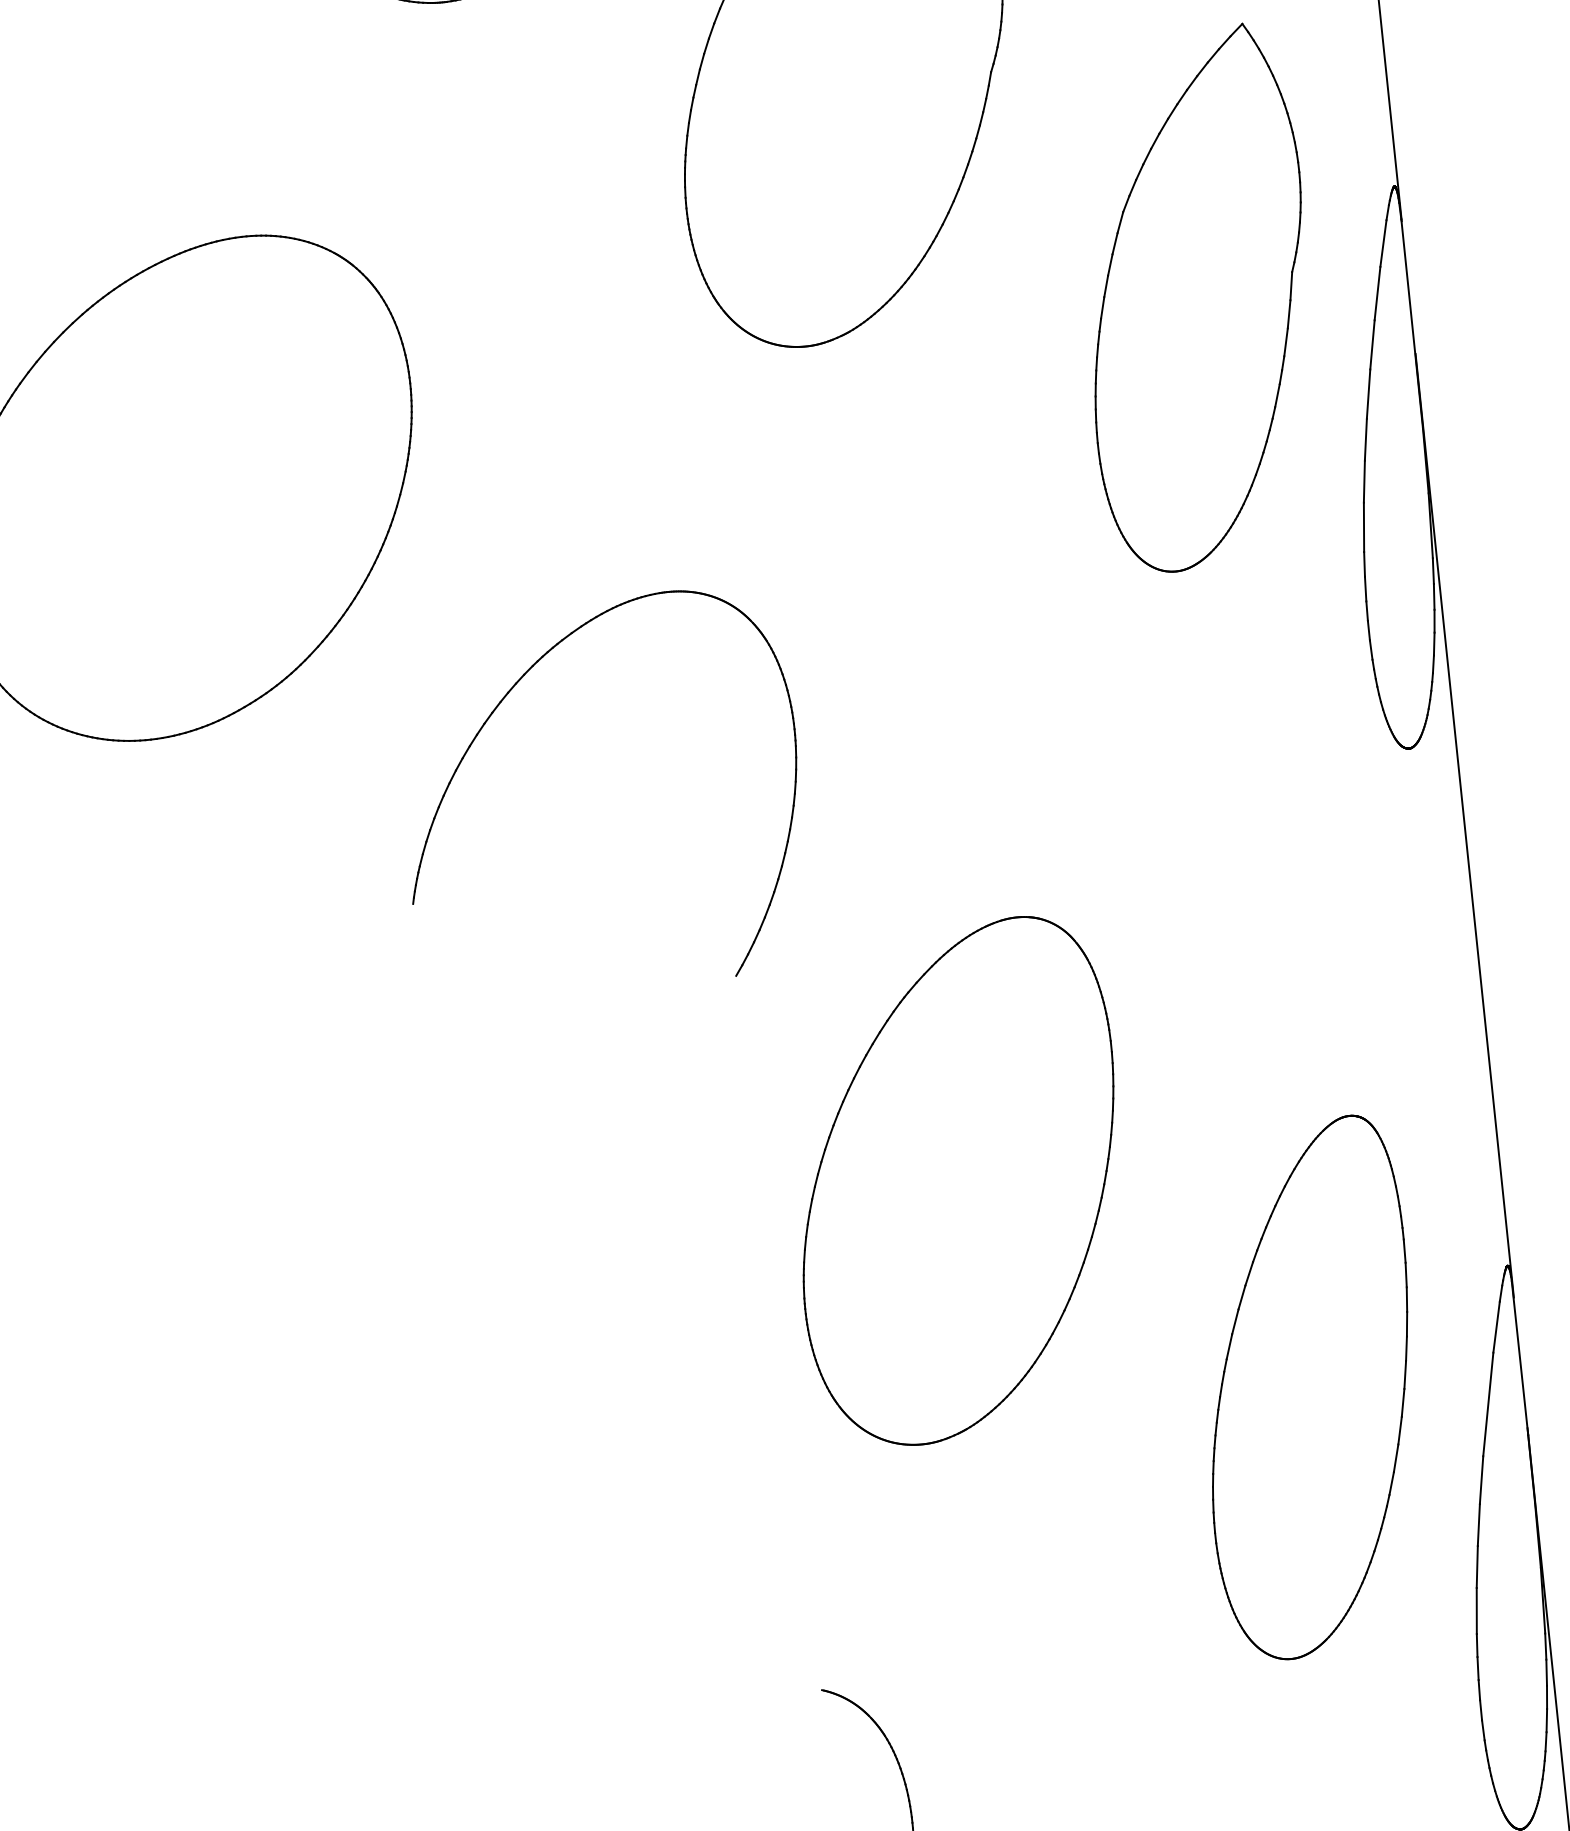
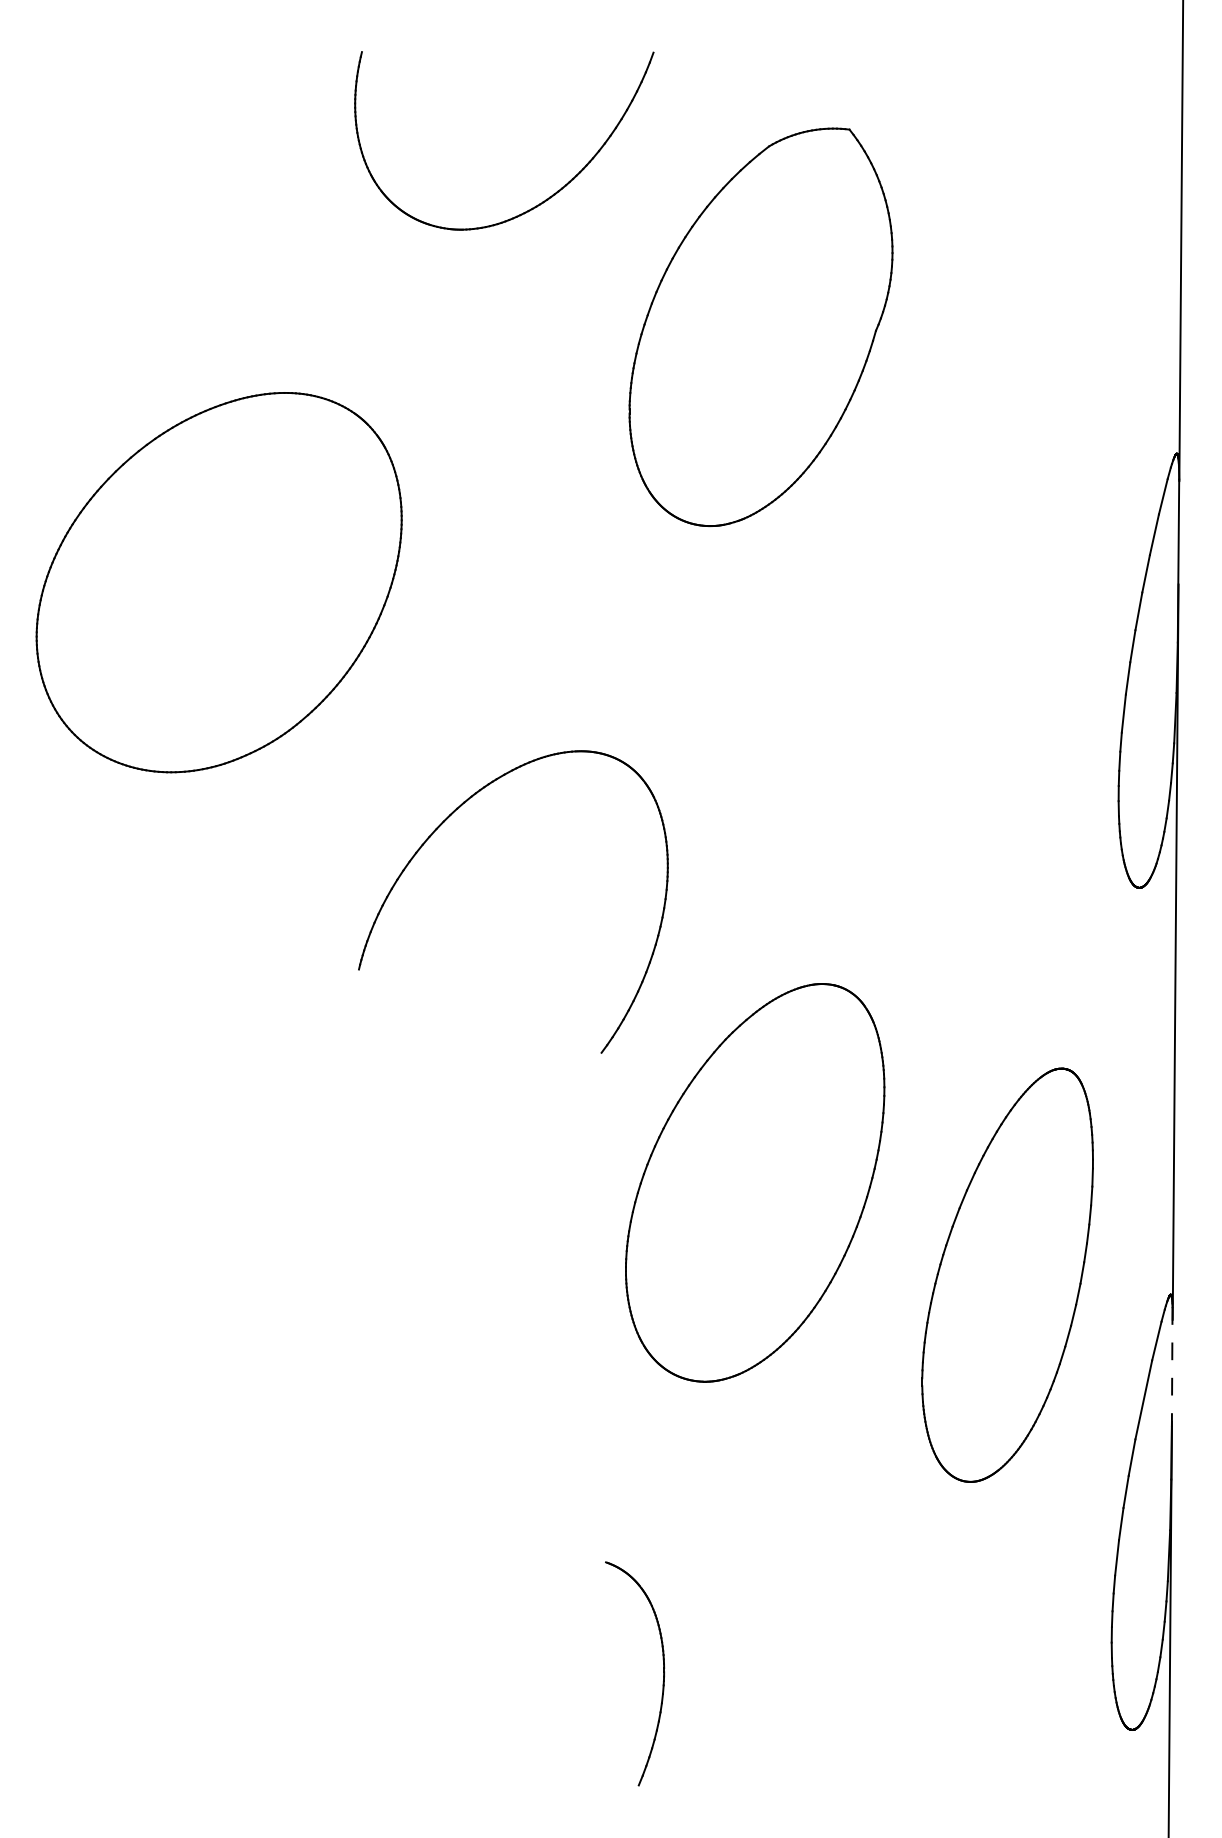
part: (1197, 299) -> (1015, 523), removed
part: (487, 722) -> (431, 836), moved
line: (1520, 1358) -> (1172, 1367), solid -> dashed
part: (1309, 1387) -> (1007, 1274), moved

